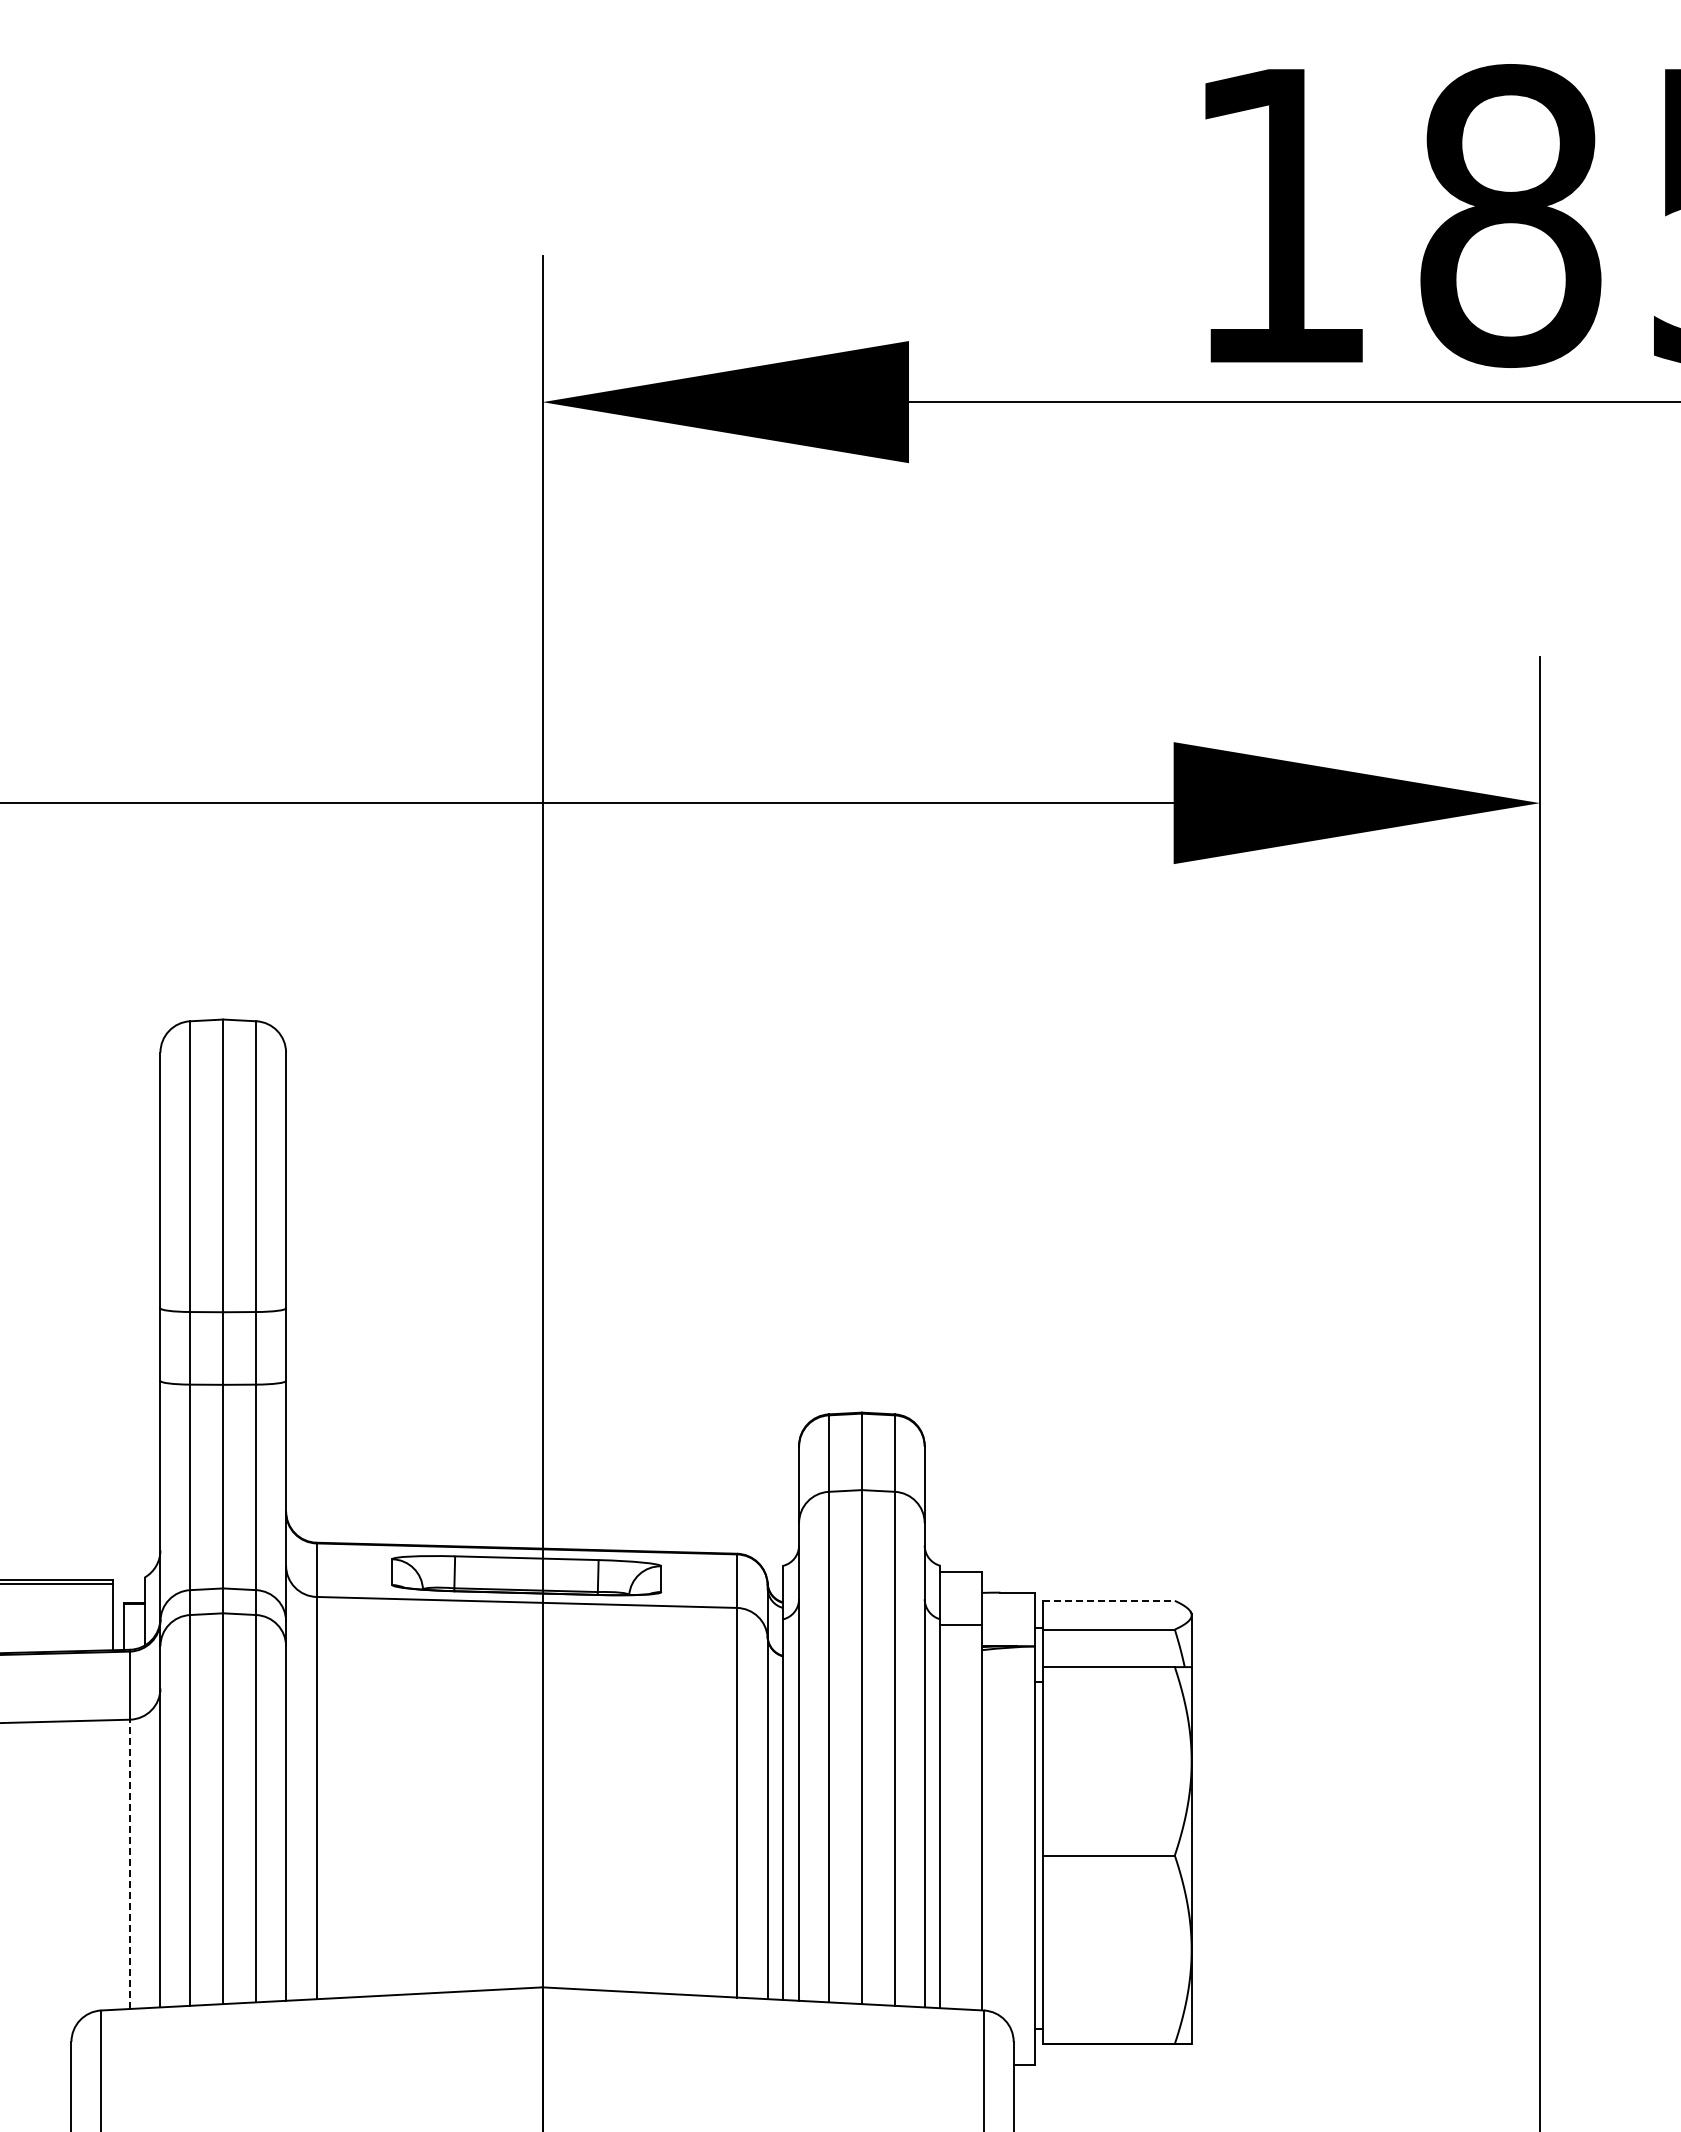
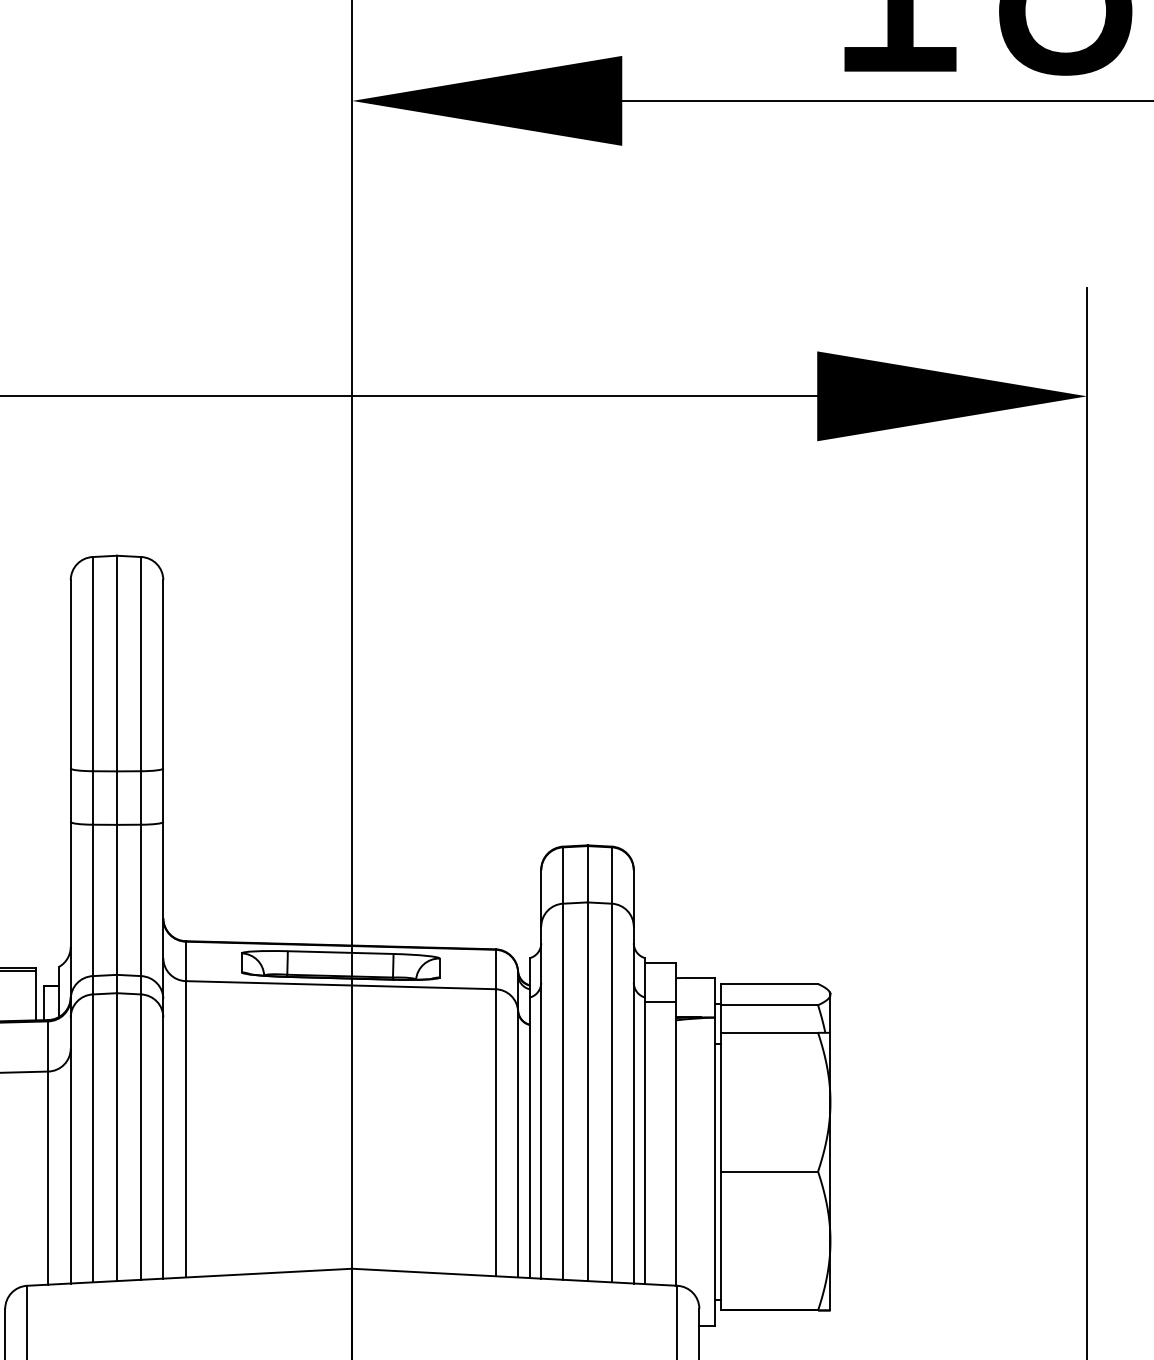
line: (1108, 1600) -> (769, 983), dashed -> solid
line: (129, 1864) -> (47, 1178), dashed -> solid

